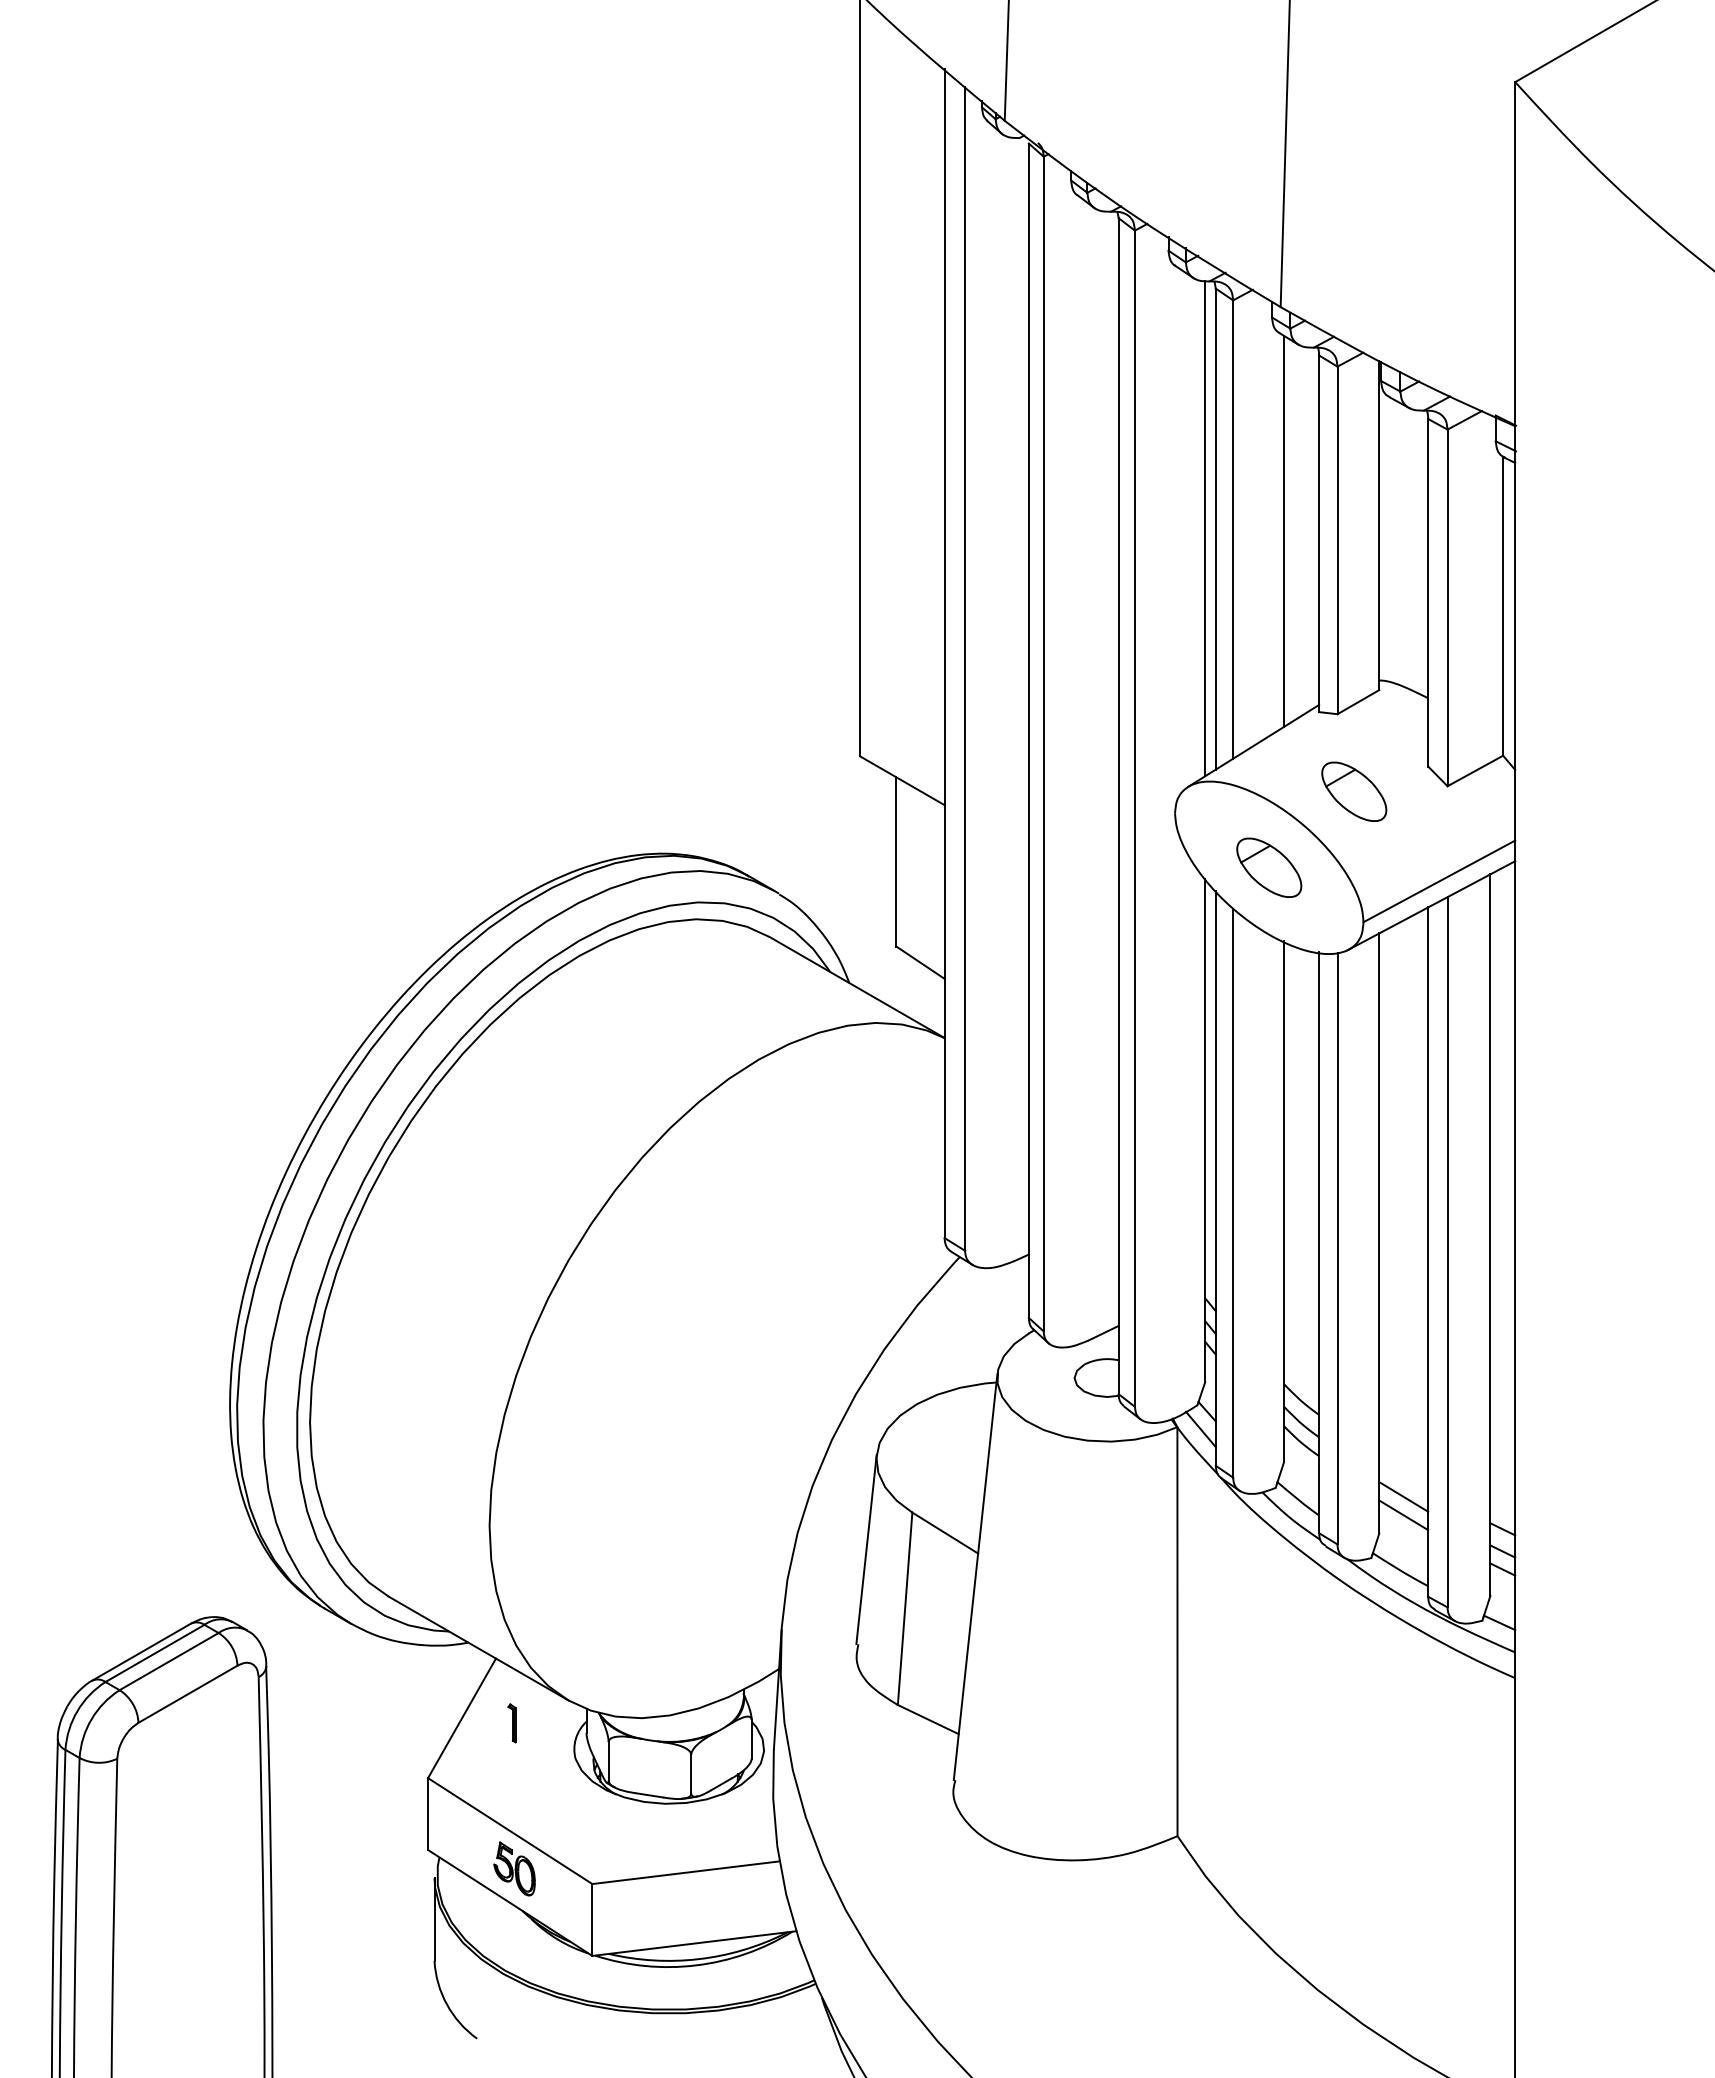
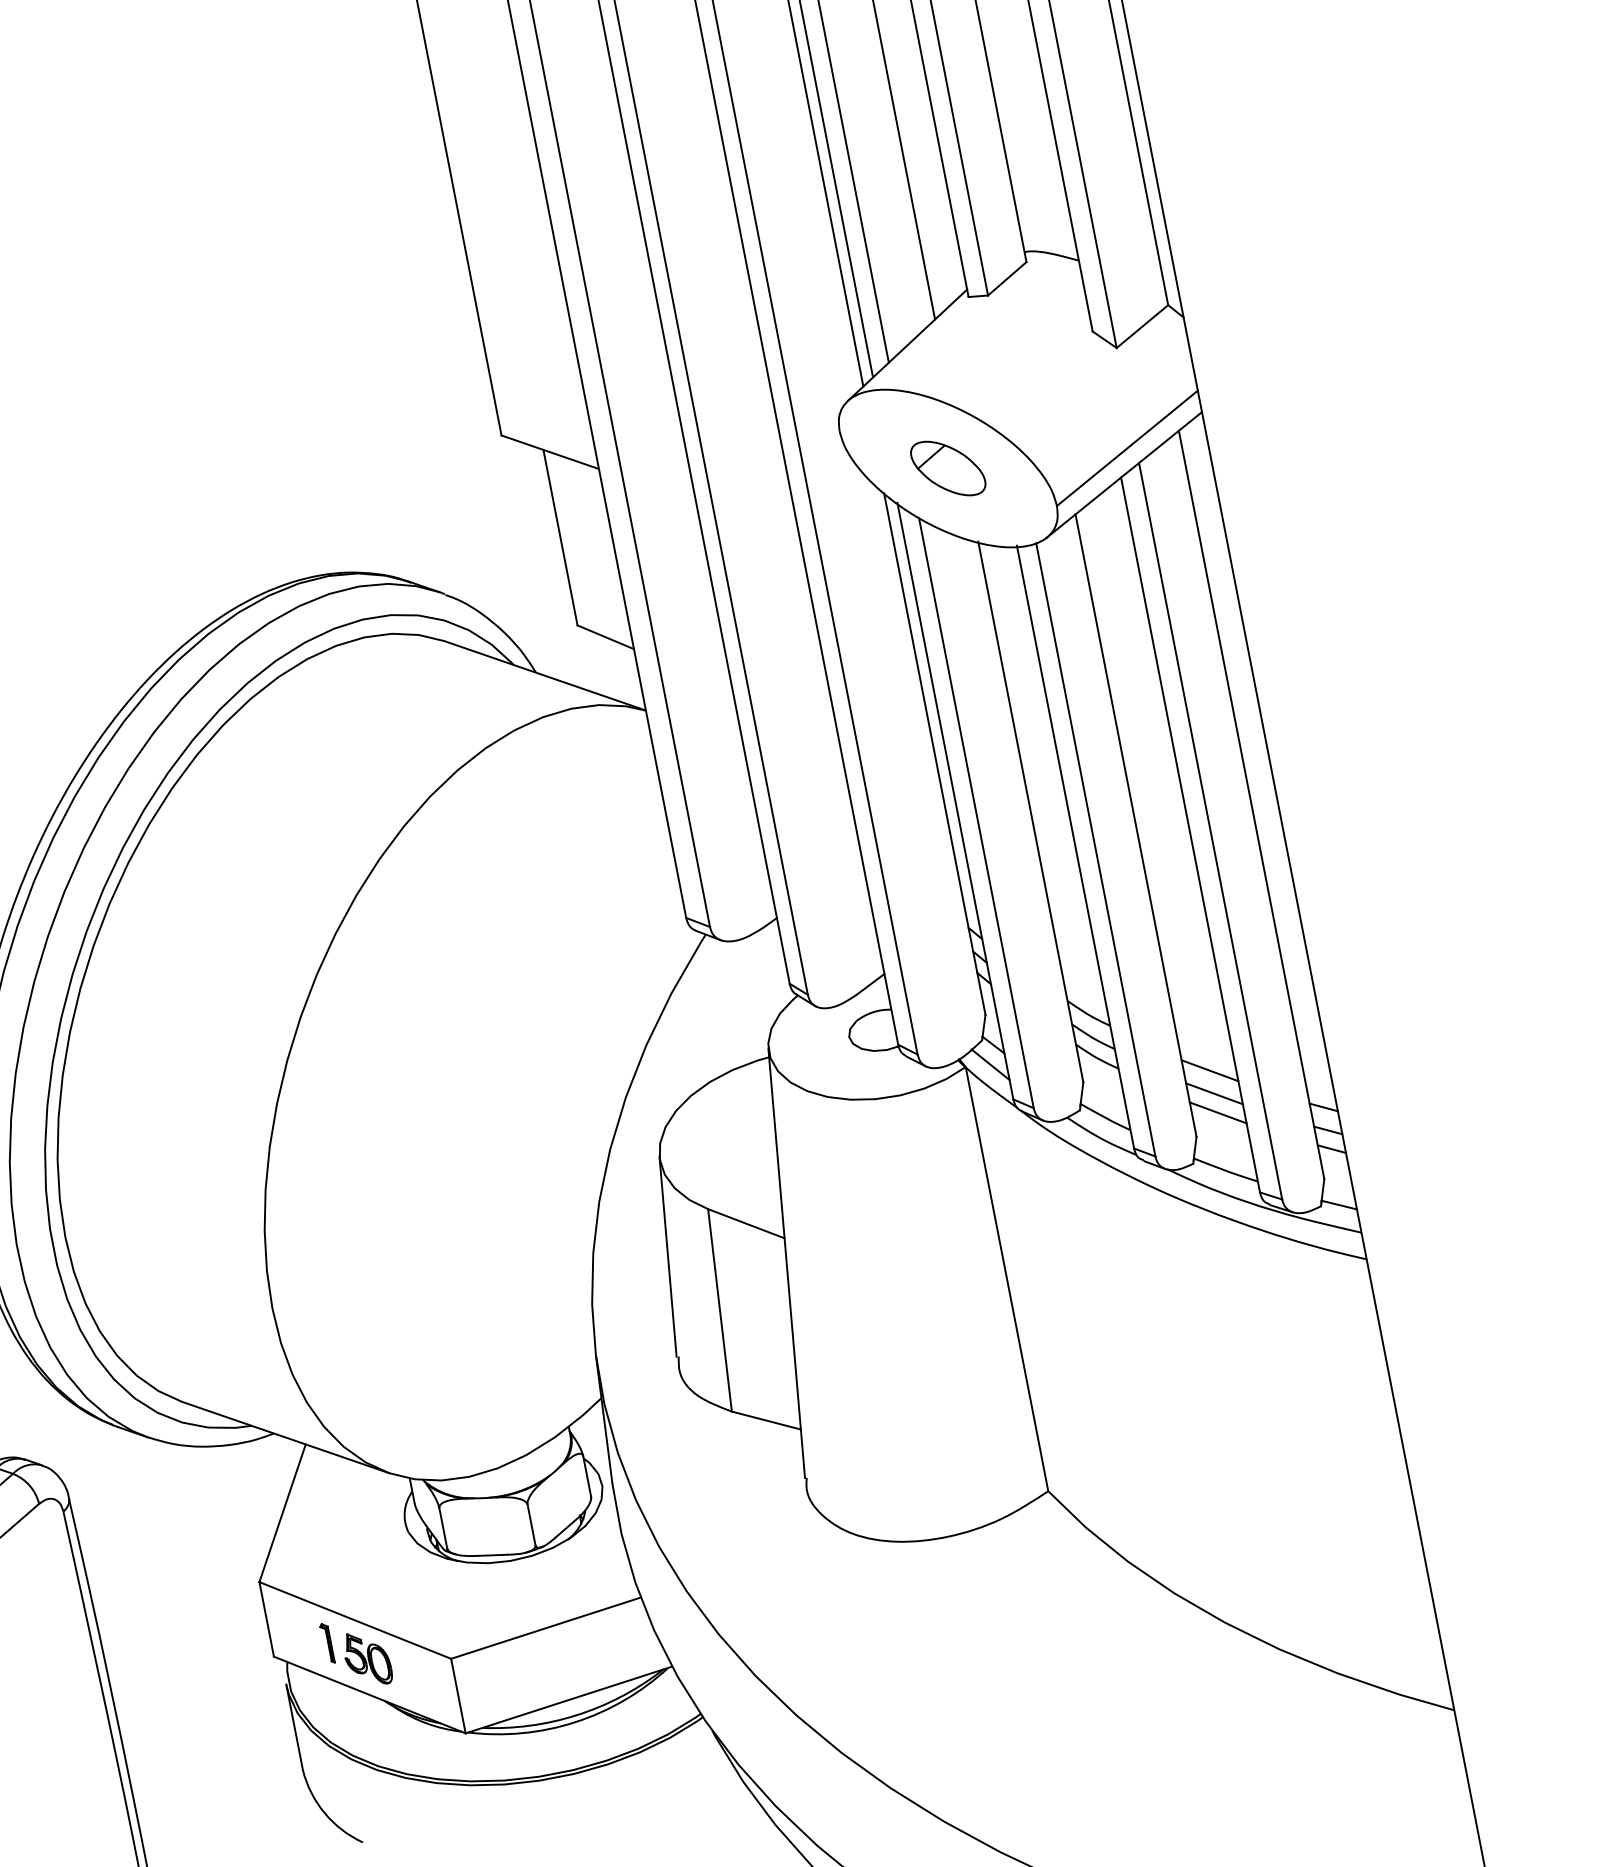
part: (1354, 791) -> (1021, 372), removed
line: (1403, 1474) -> (1209, 1070), added
part: (511, 1723) -> (326, 1643), moved

